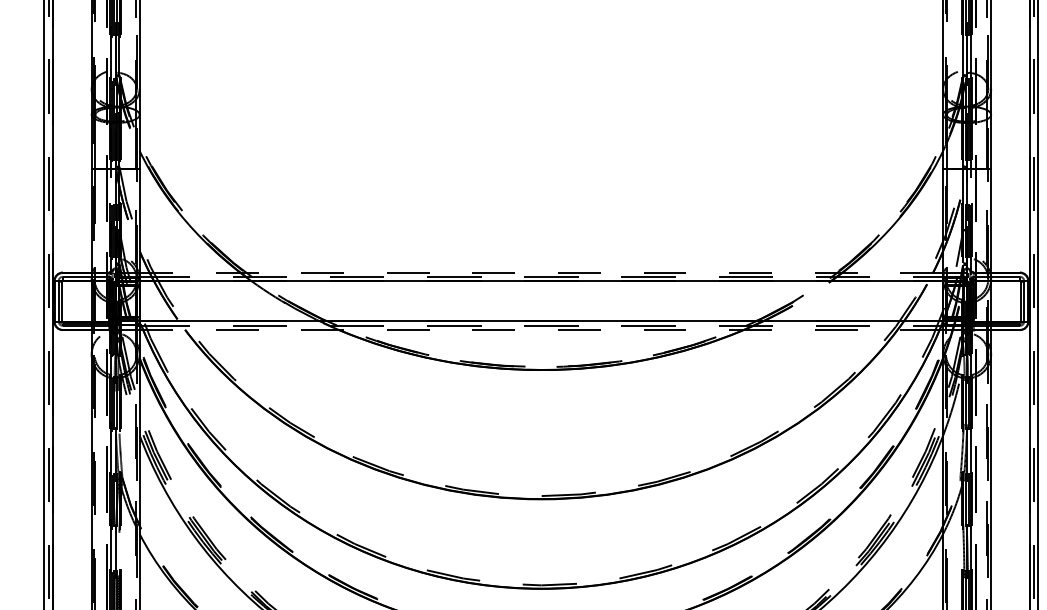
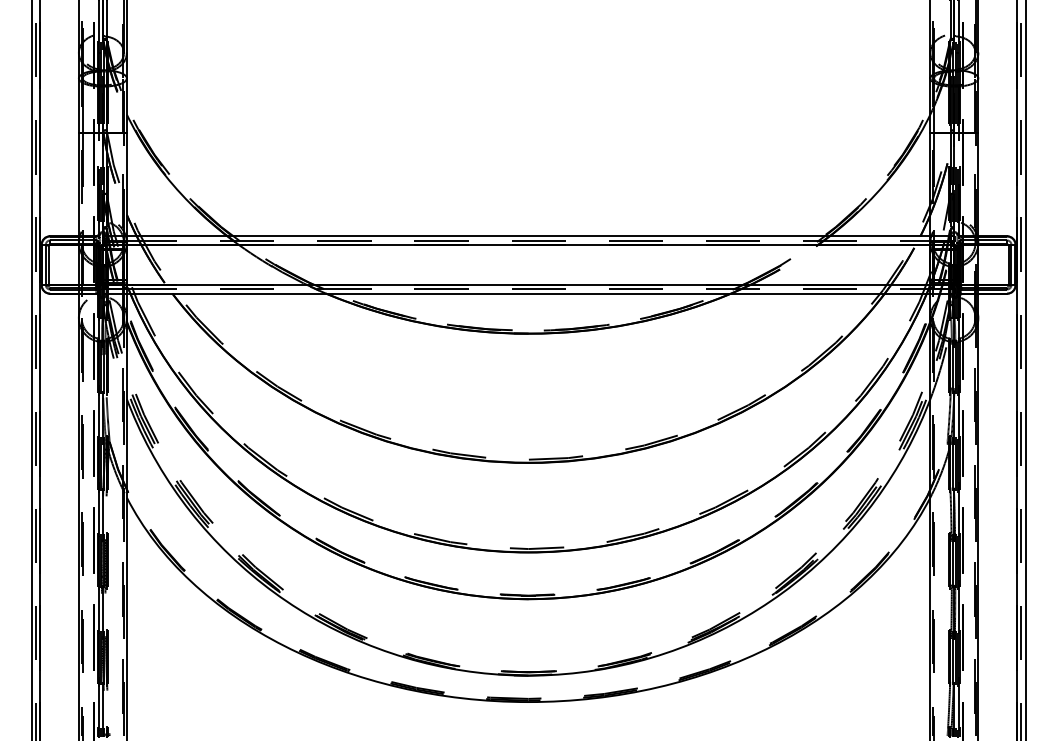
line: (541, 272) -> (528, 236), dashed -> solid
line: (541, 329) -> (528, 293), dashed -> solid

